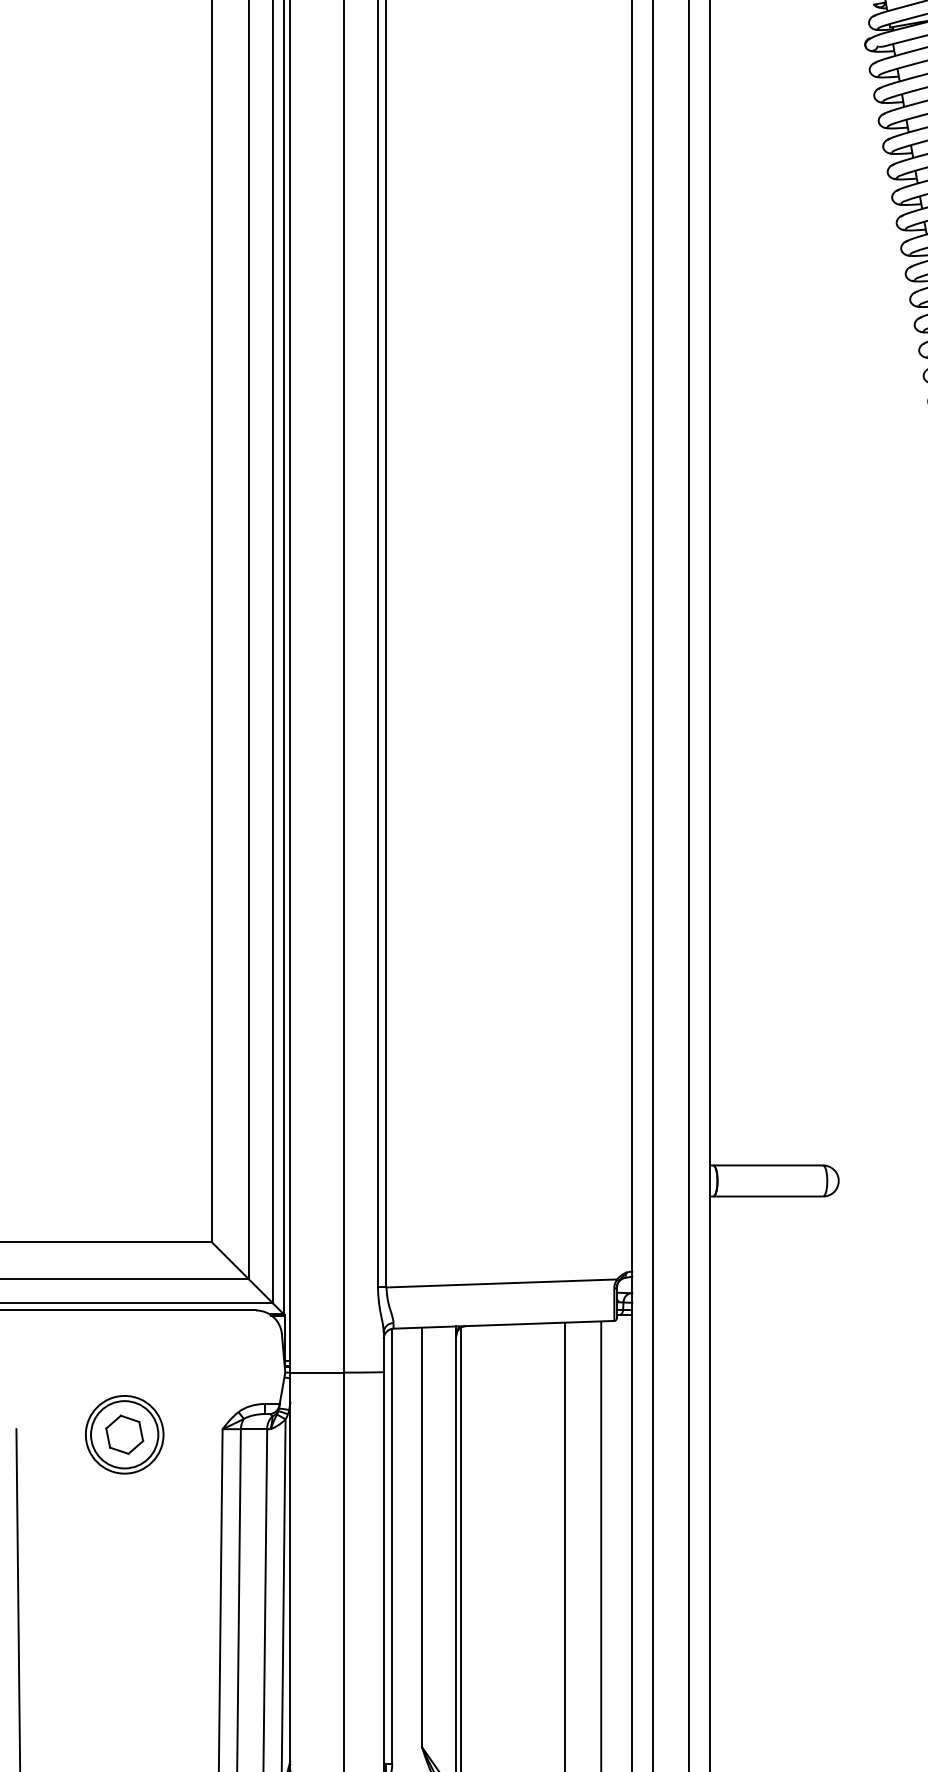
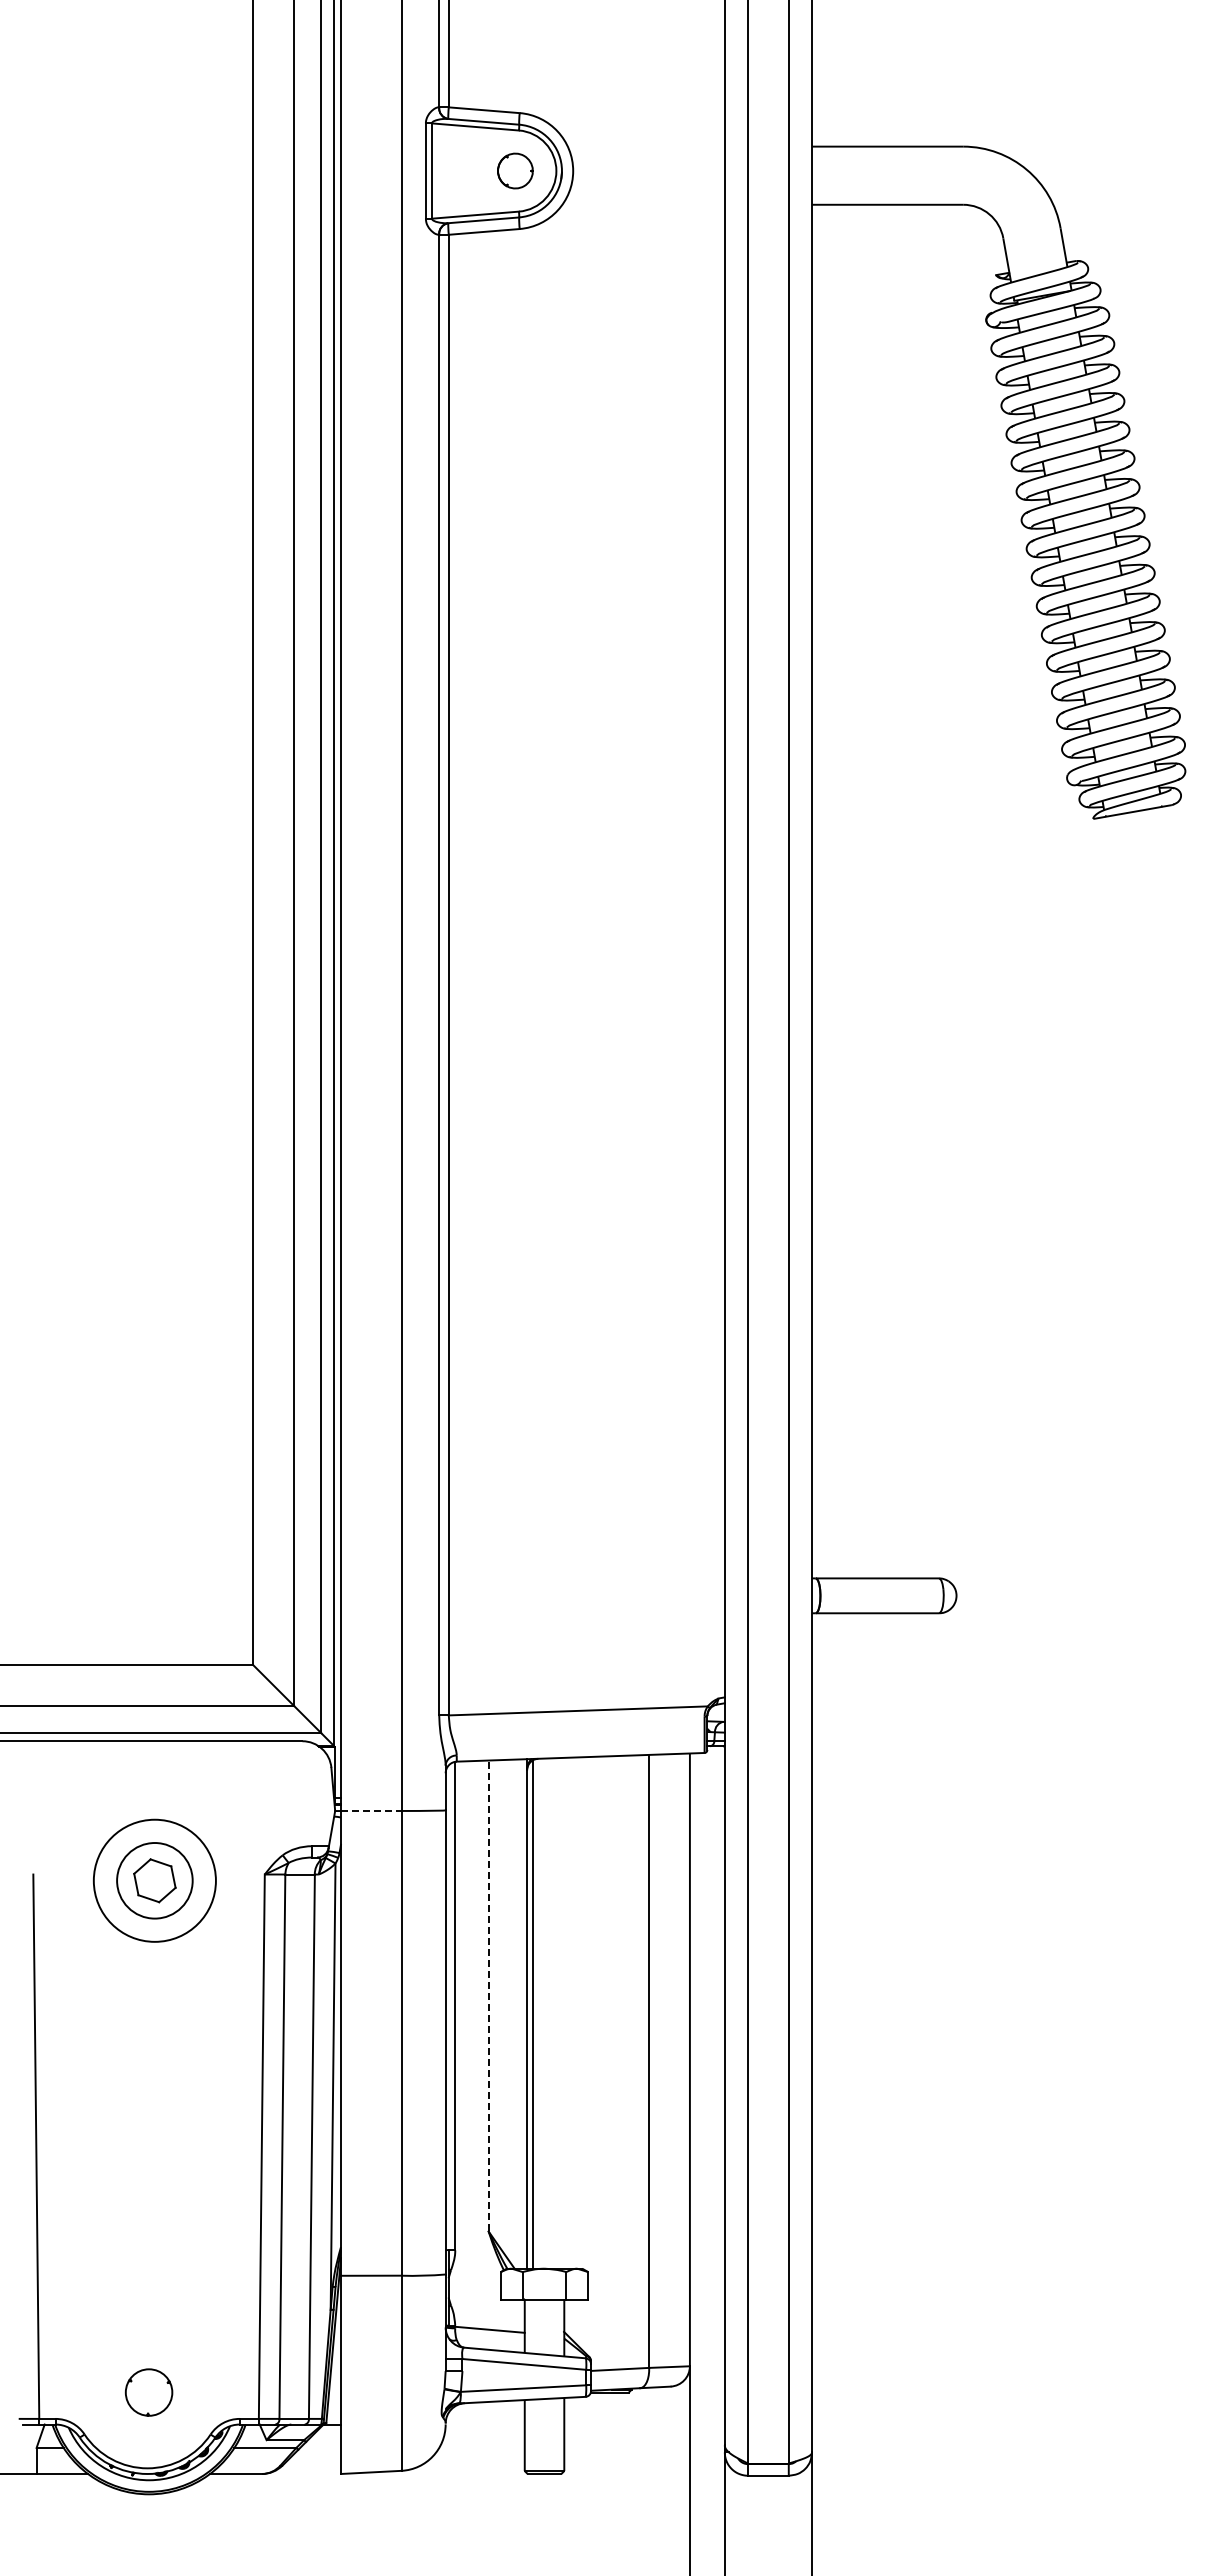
line: (317, 1373) -> (371, 1811), solid -> dashed
circle: (124, 1434) -> (154, 1880), size x1.4
line: (421, 1536) -> (488, 1995), solid -> dashed

